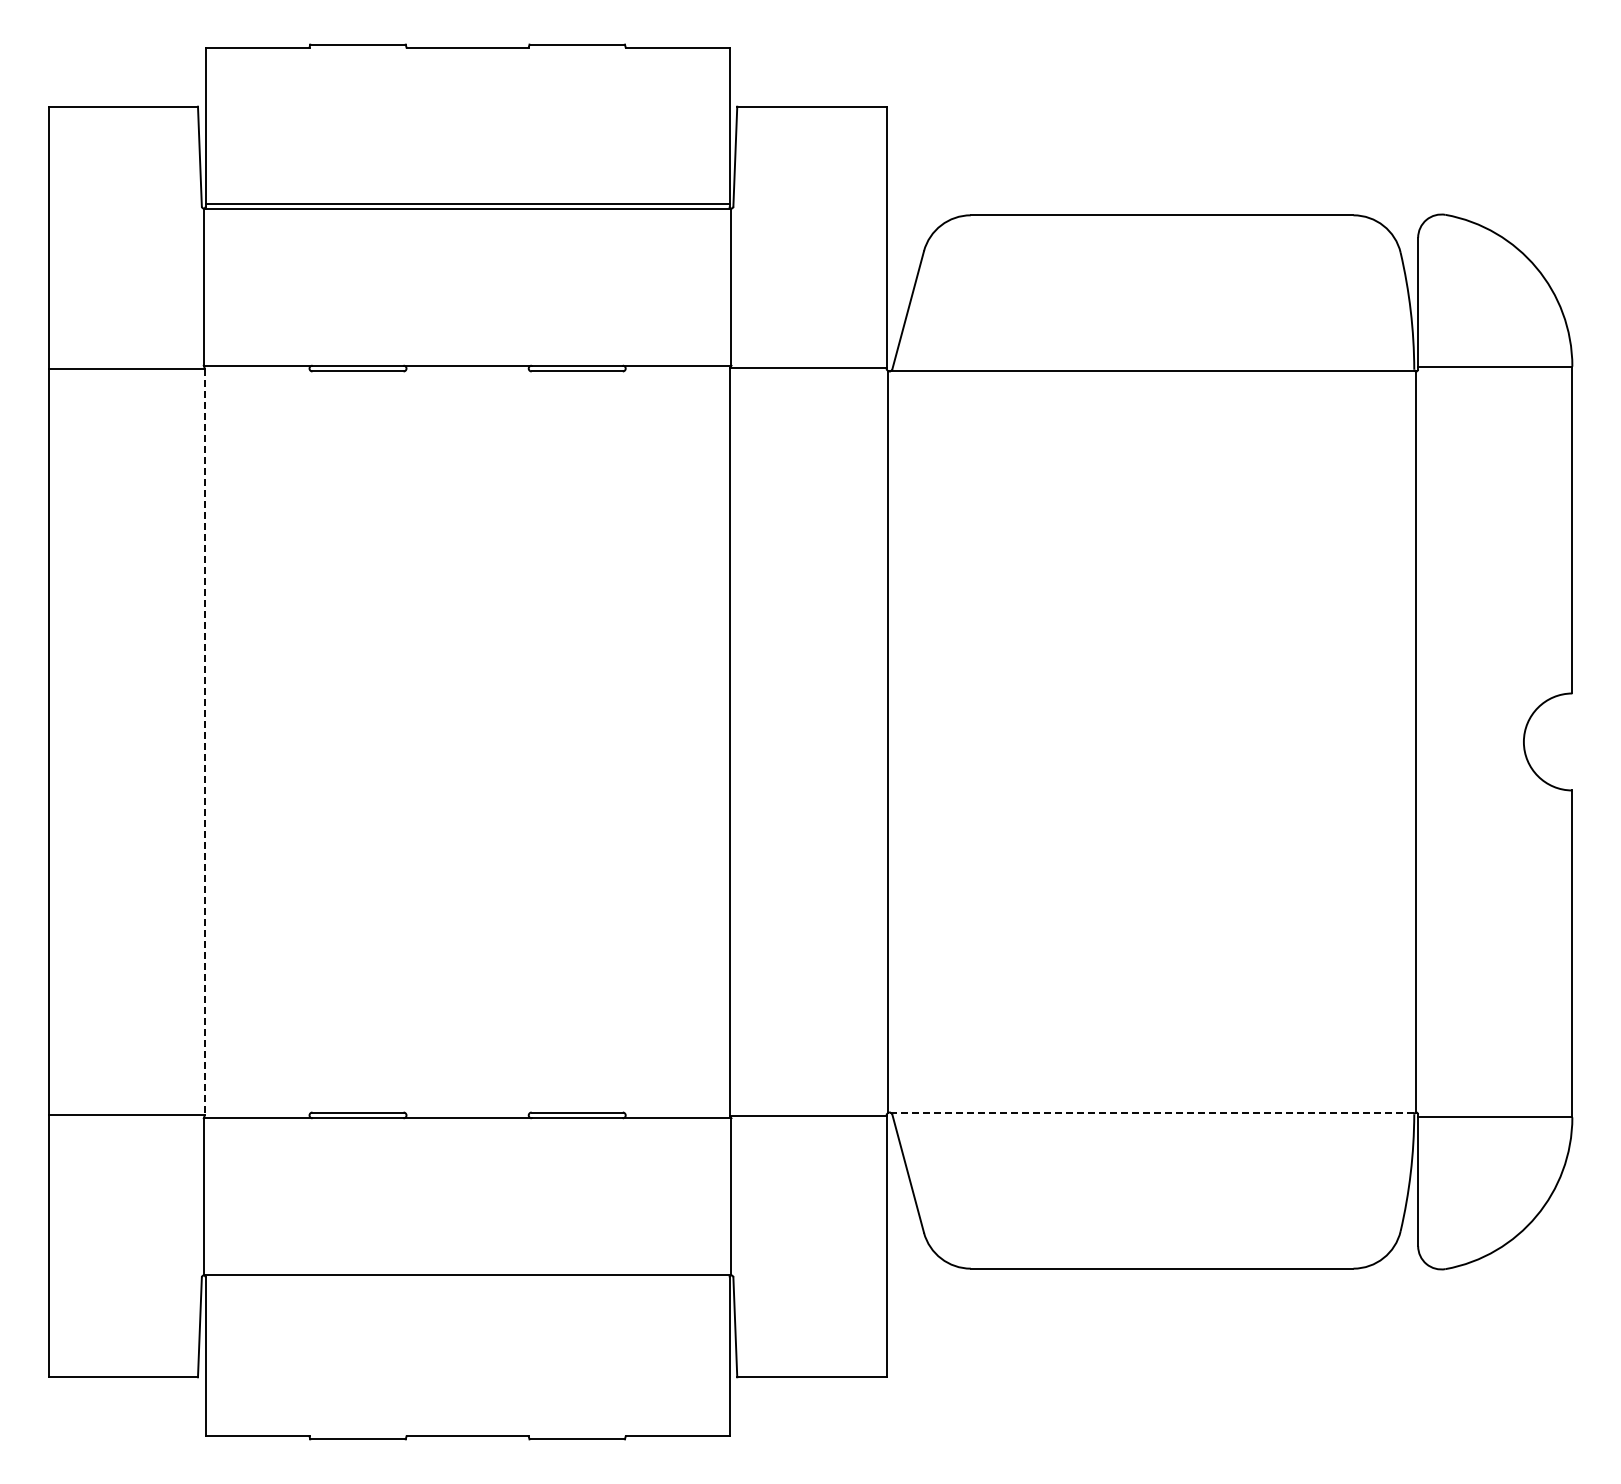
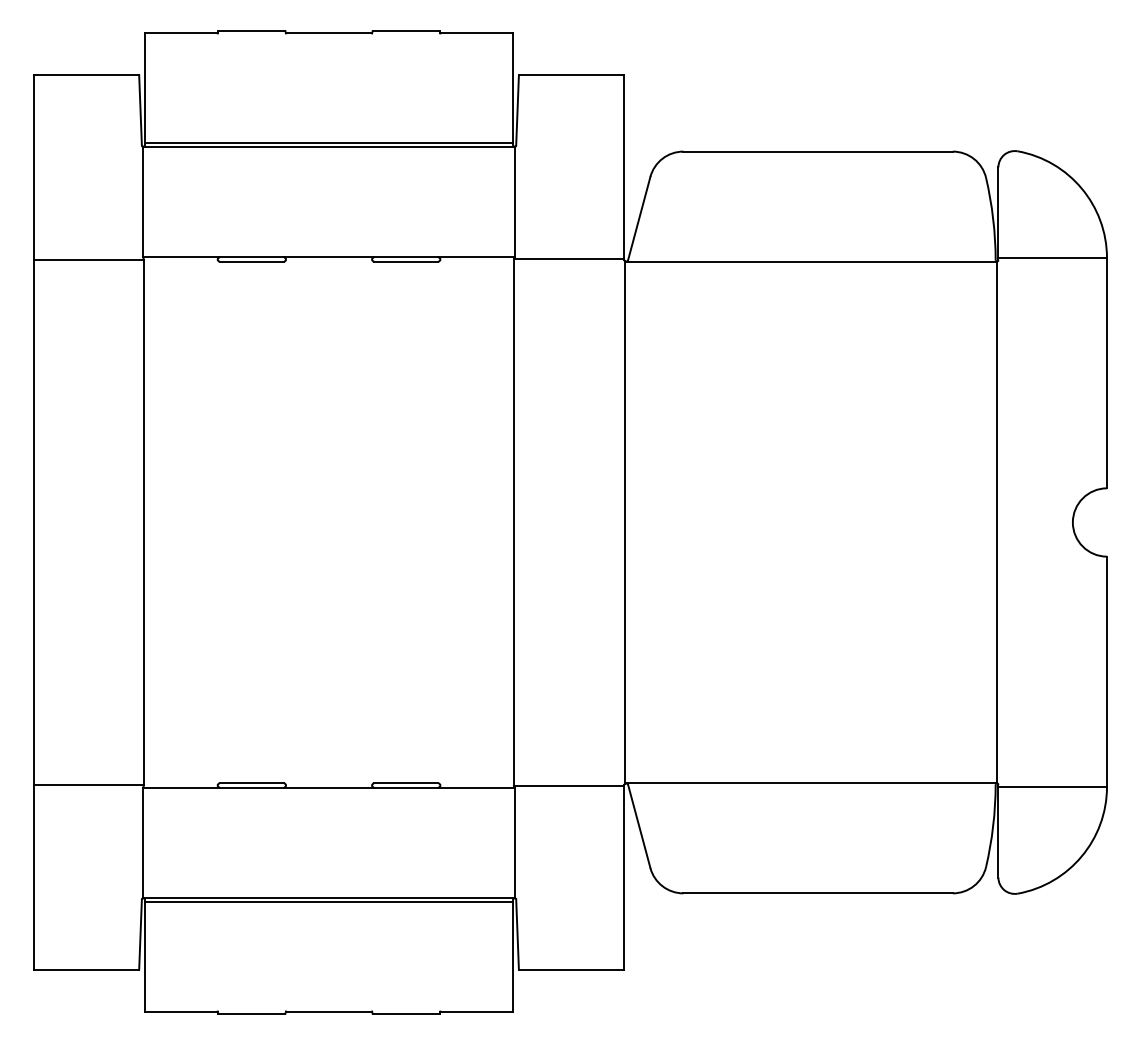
line: (204, 742) -> (143, 522), dashed -> solid
line: (1153, 1112) -> (812, 783), dashed -> solid
line: (467, 1280) -> (328, 901), added

